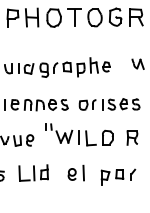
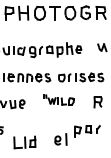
part: (79, 134) -> (58, 99), size x0.6
part: (33, 172) -> (24, 142), moved
part: (75, 172) -> (60, 139), moved

